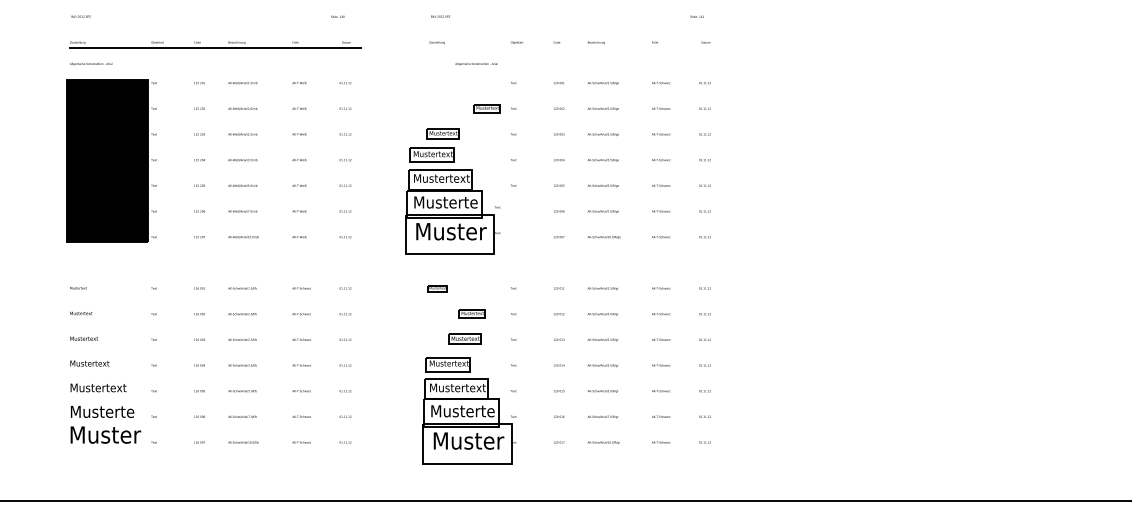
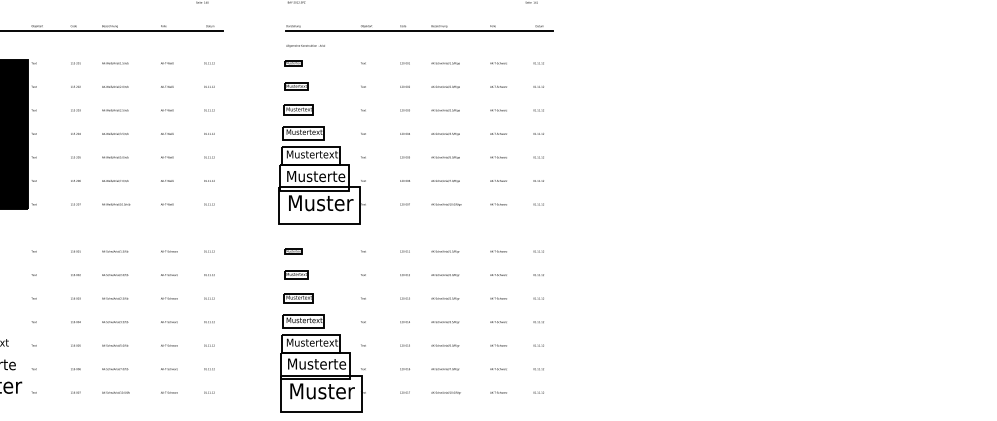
line: (574, 47) -> (419, 30), added
text: (476, 64) -> (305, 46), moved
part: (437, 82) -> (293, 62), added
part: (486, 108) -> (295, 86), moved
part: (452, 200) -> (322, 174), moved
part: (471, 313) -> (295, 274), moved
part: (464, 338) -> (298, 297), moved

